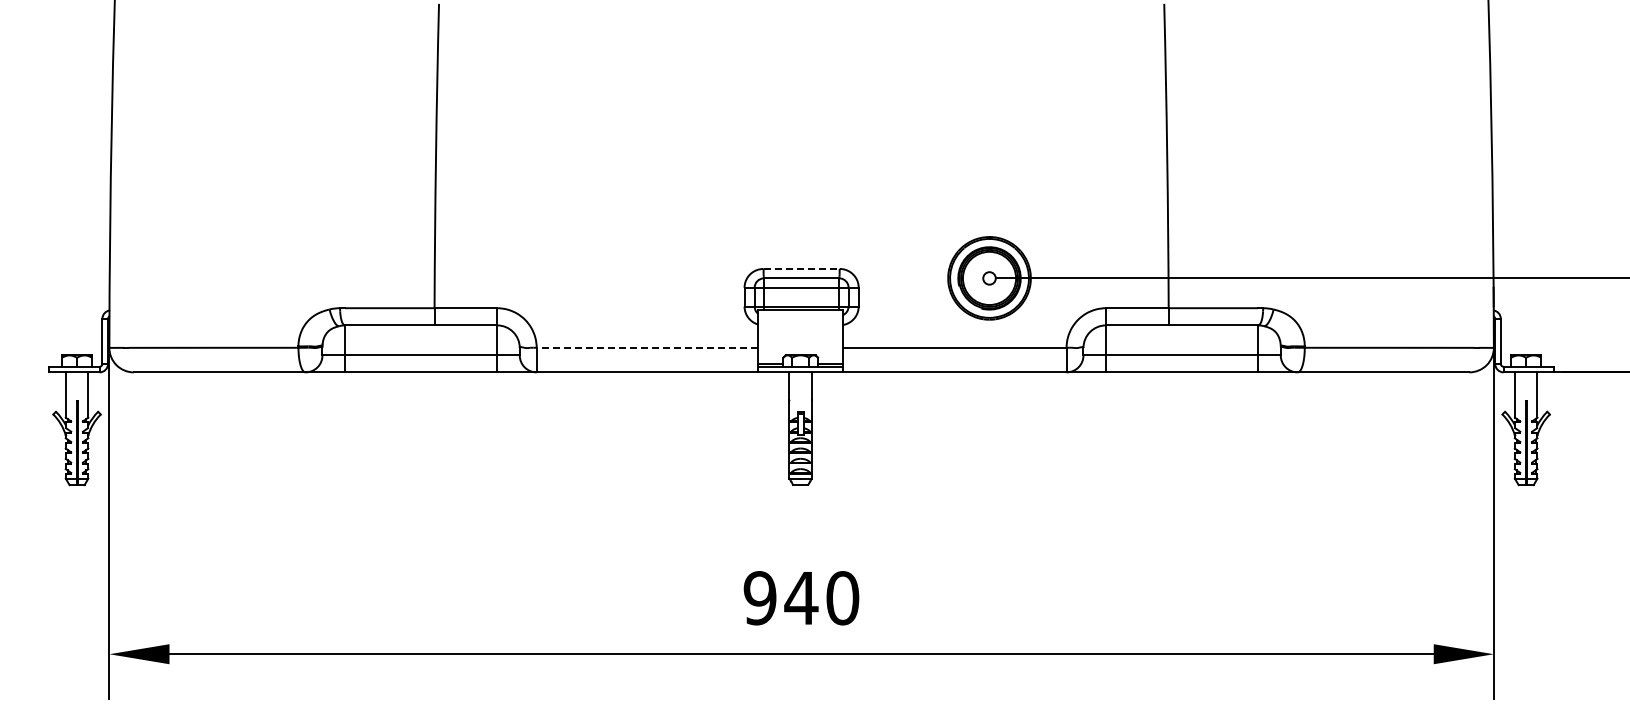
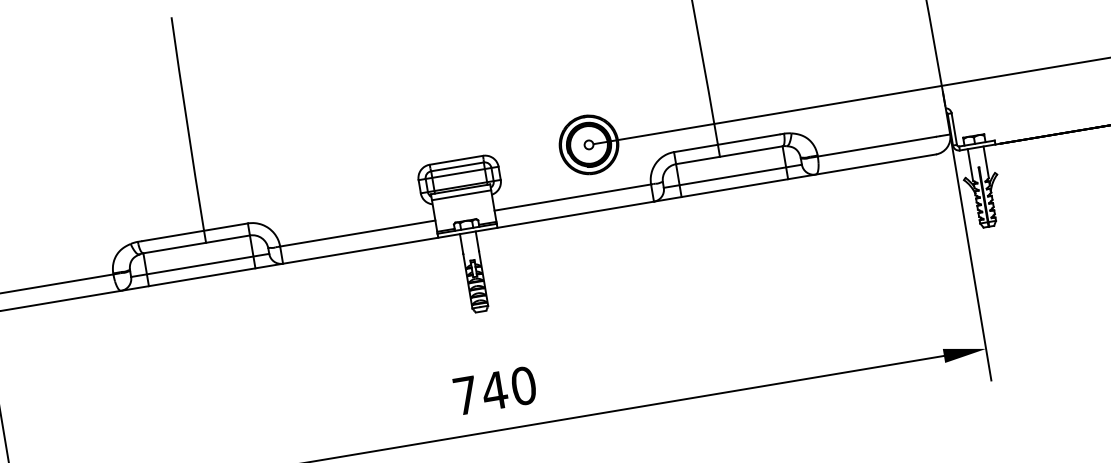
line: (802, 268) -> (456, 159), dashed -> solid
line: (800, 318) -> (461, 195), added
line: (647, 347) -> (357, 233), dashed -> solid
text: (759, 598) -> (465, 395), 940 -> 740

